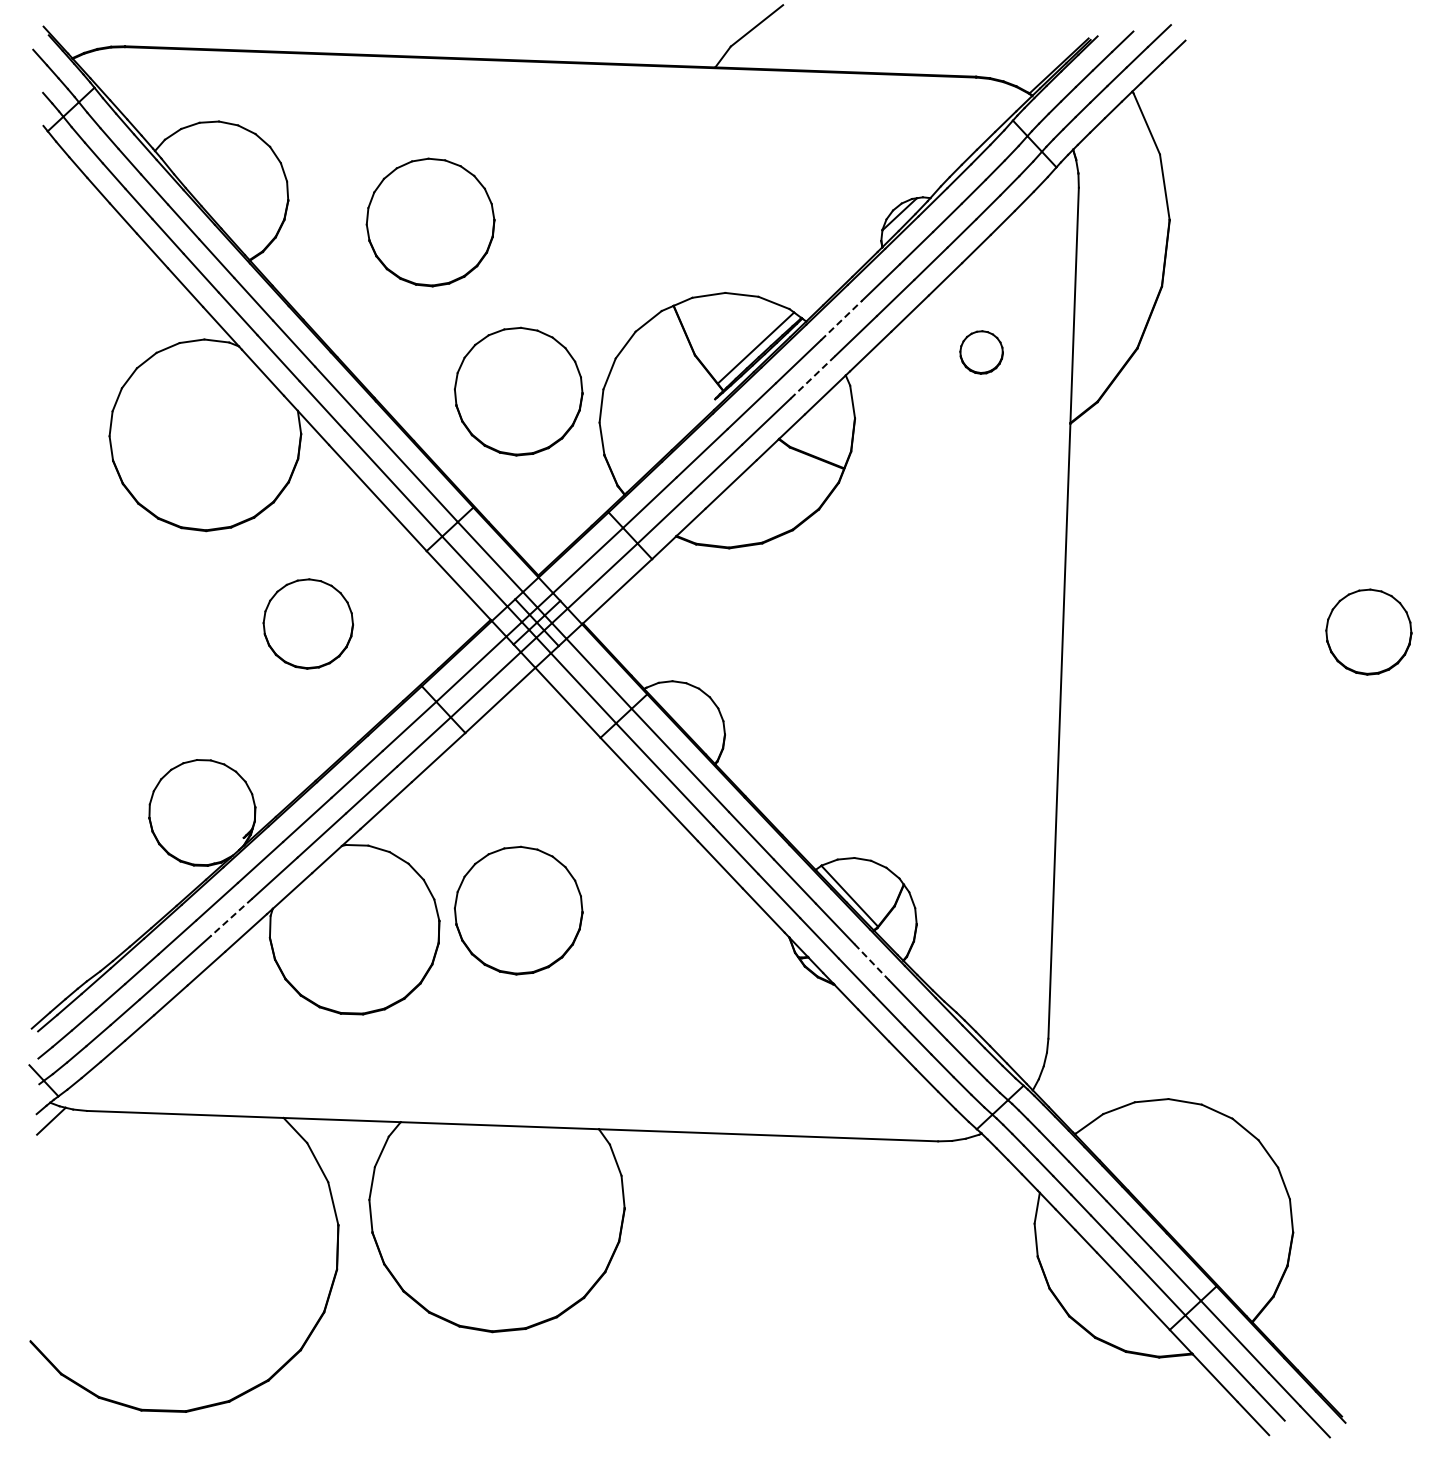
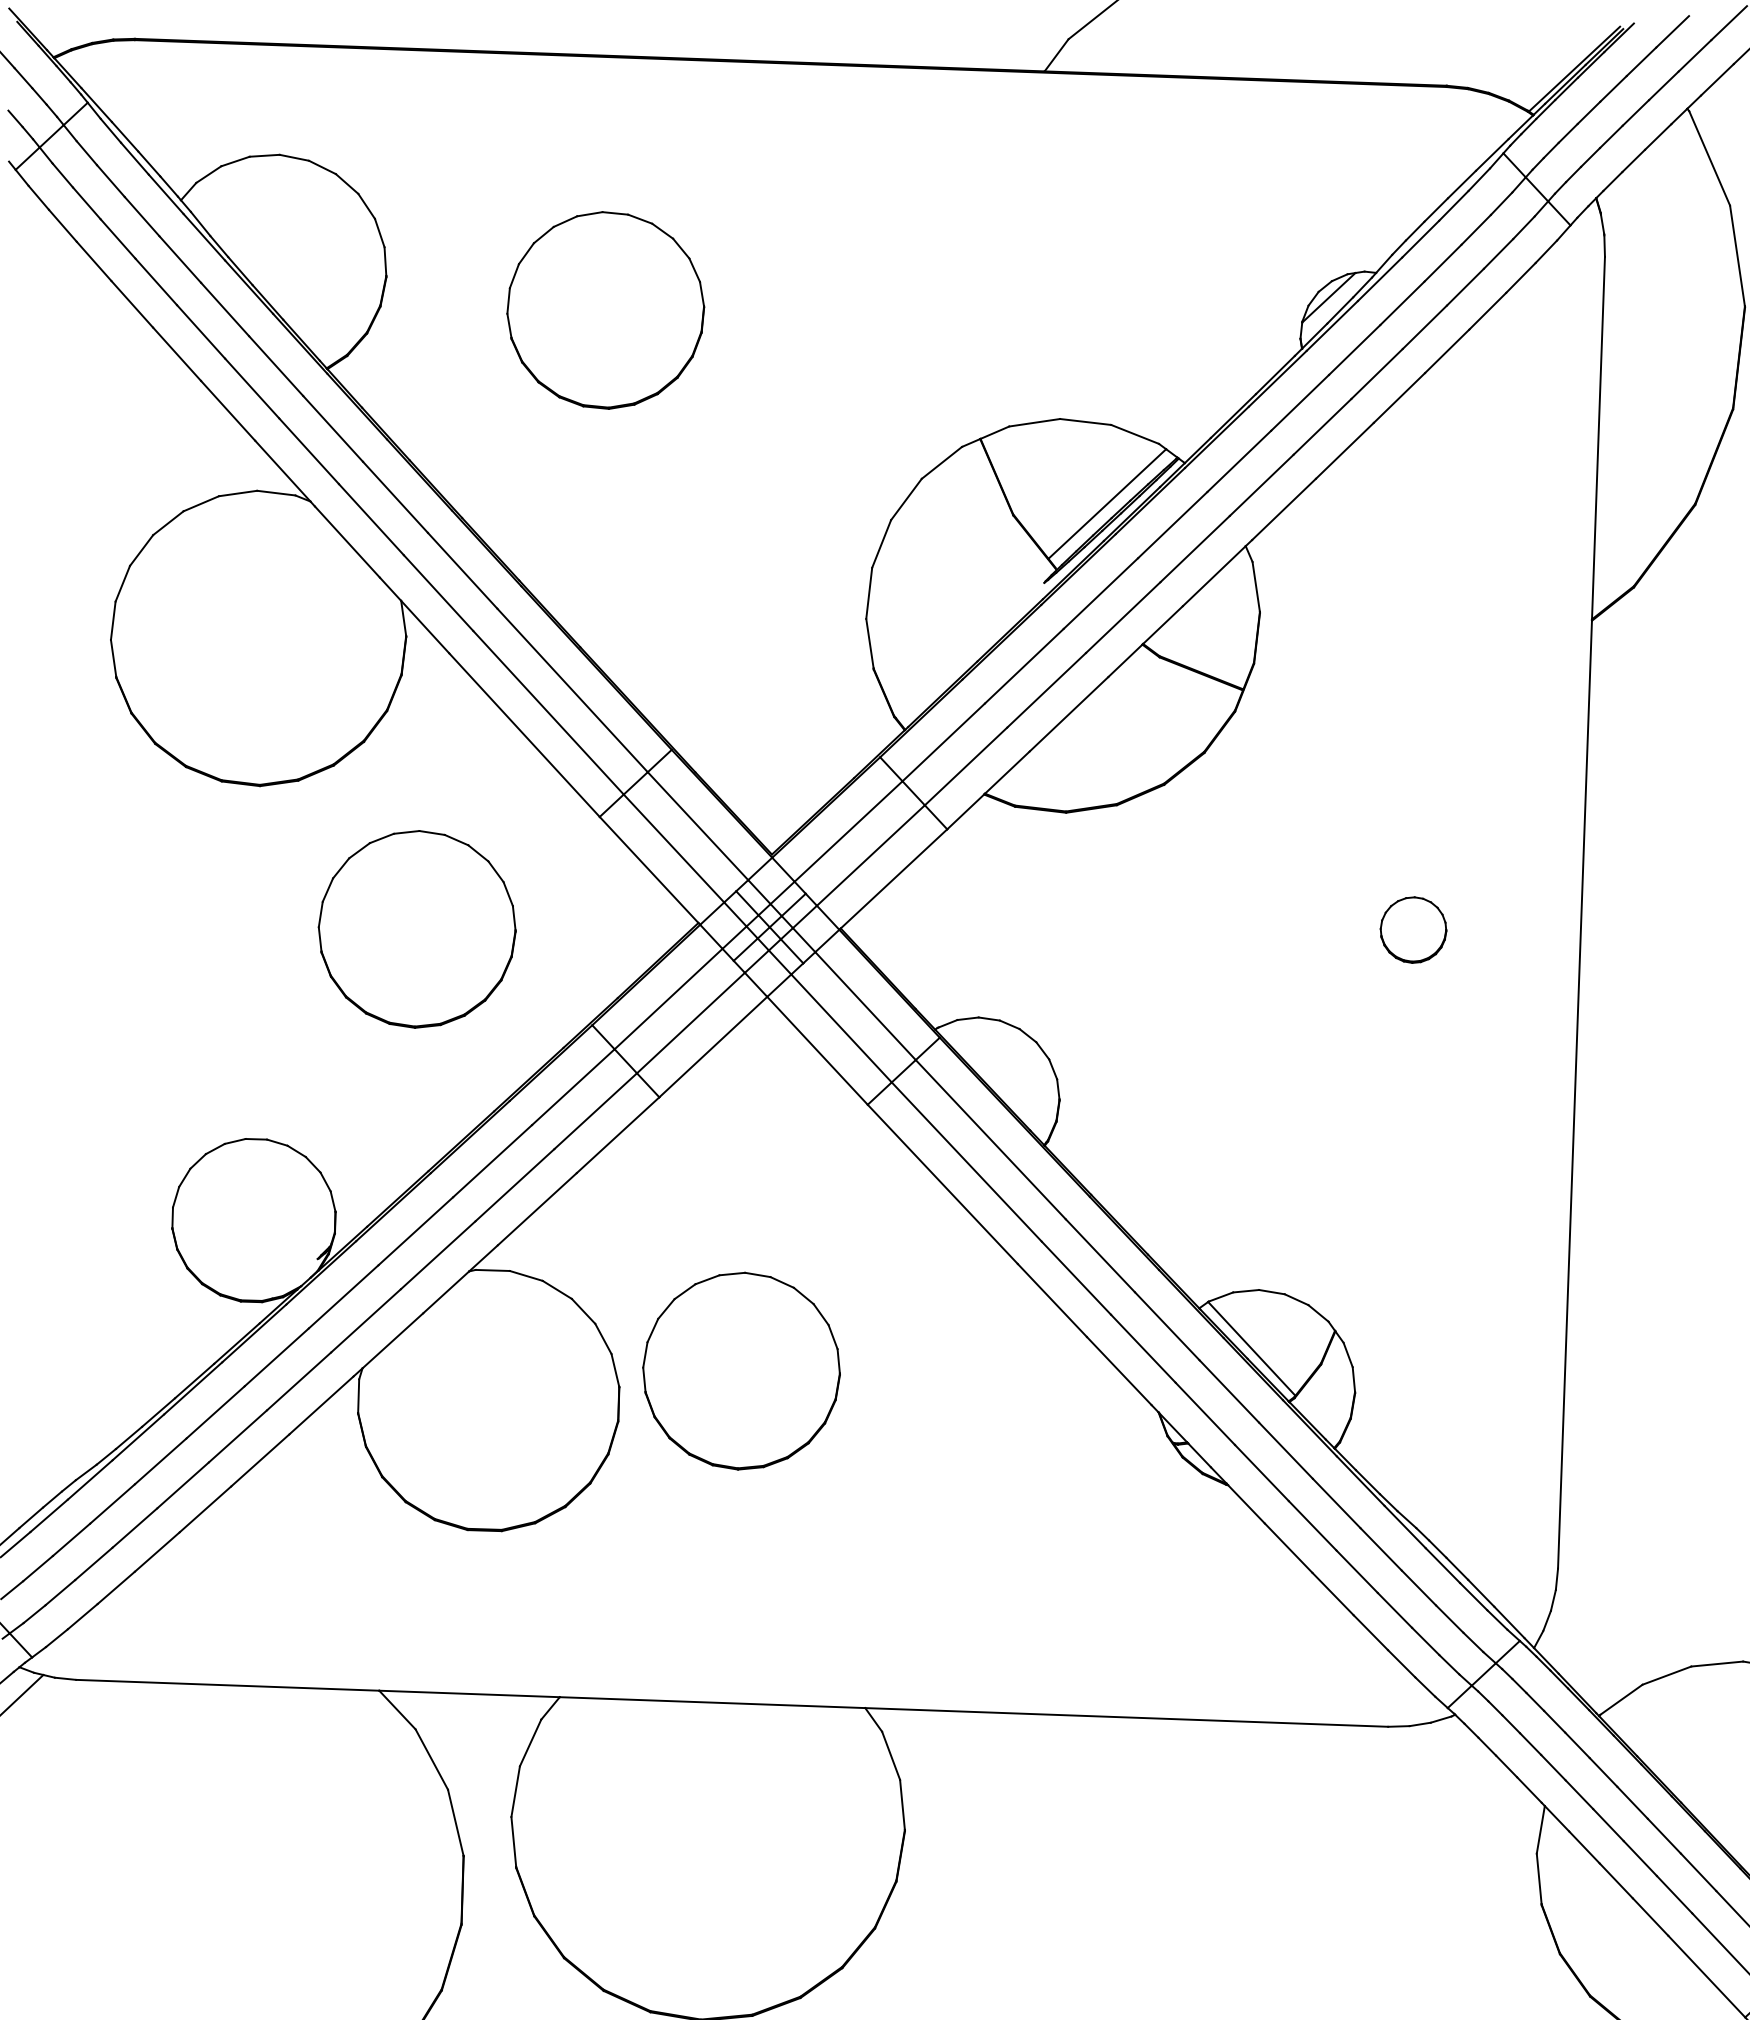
line: (841, 320) -> (1239, 461), dashed -> solid
part: (981, 352) -> (1413, 930), moved
line: (813, 377) -> (1195, 549), dashed -> solid
part: (518, 391) -> (741, 570), removed
part: (308, 623) -> (417, 928), size x1.43
line: (231, 917) -> (298, 1381), dashed -> solid
line: (872, 962) -> (1286, 1451), dashed -> solid

